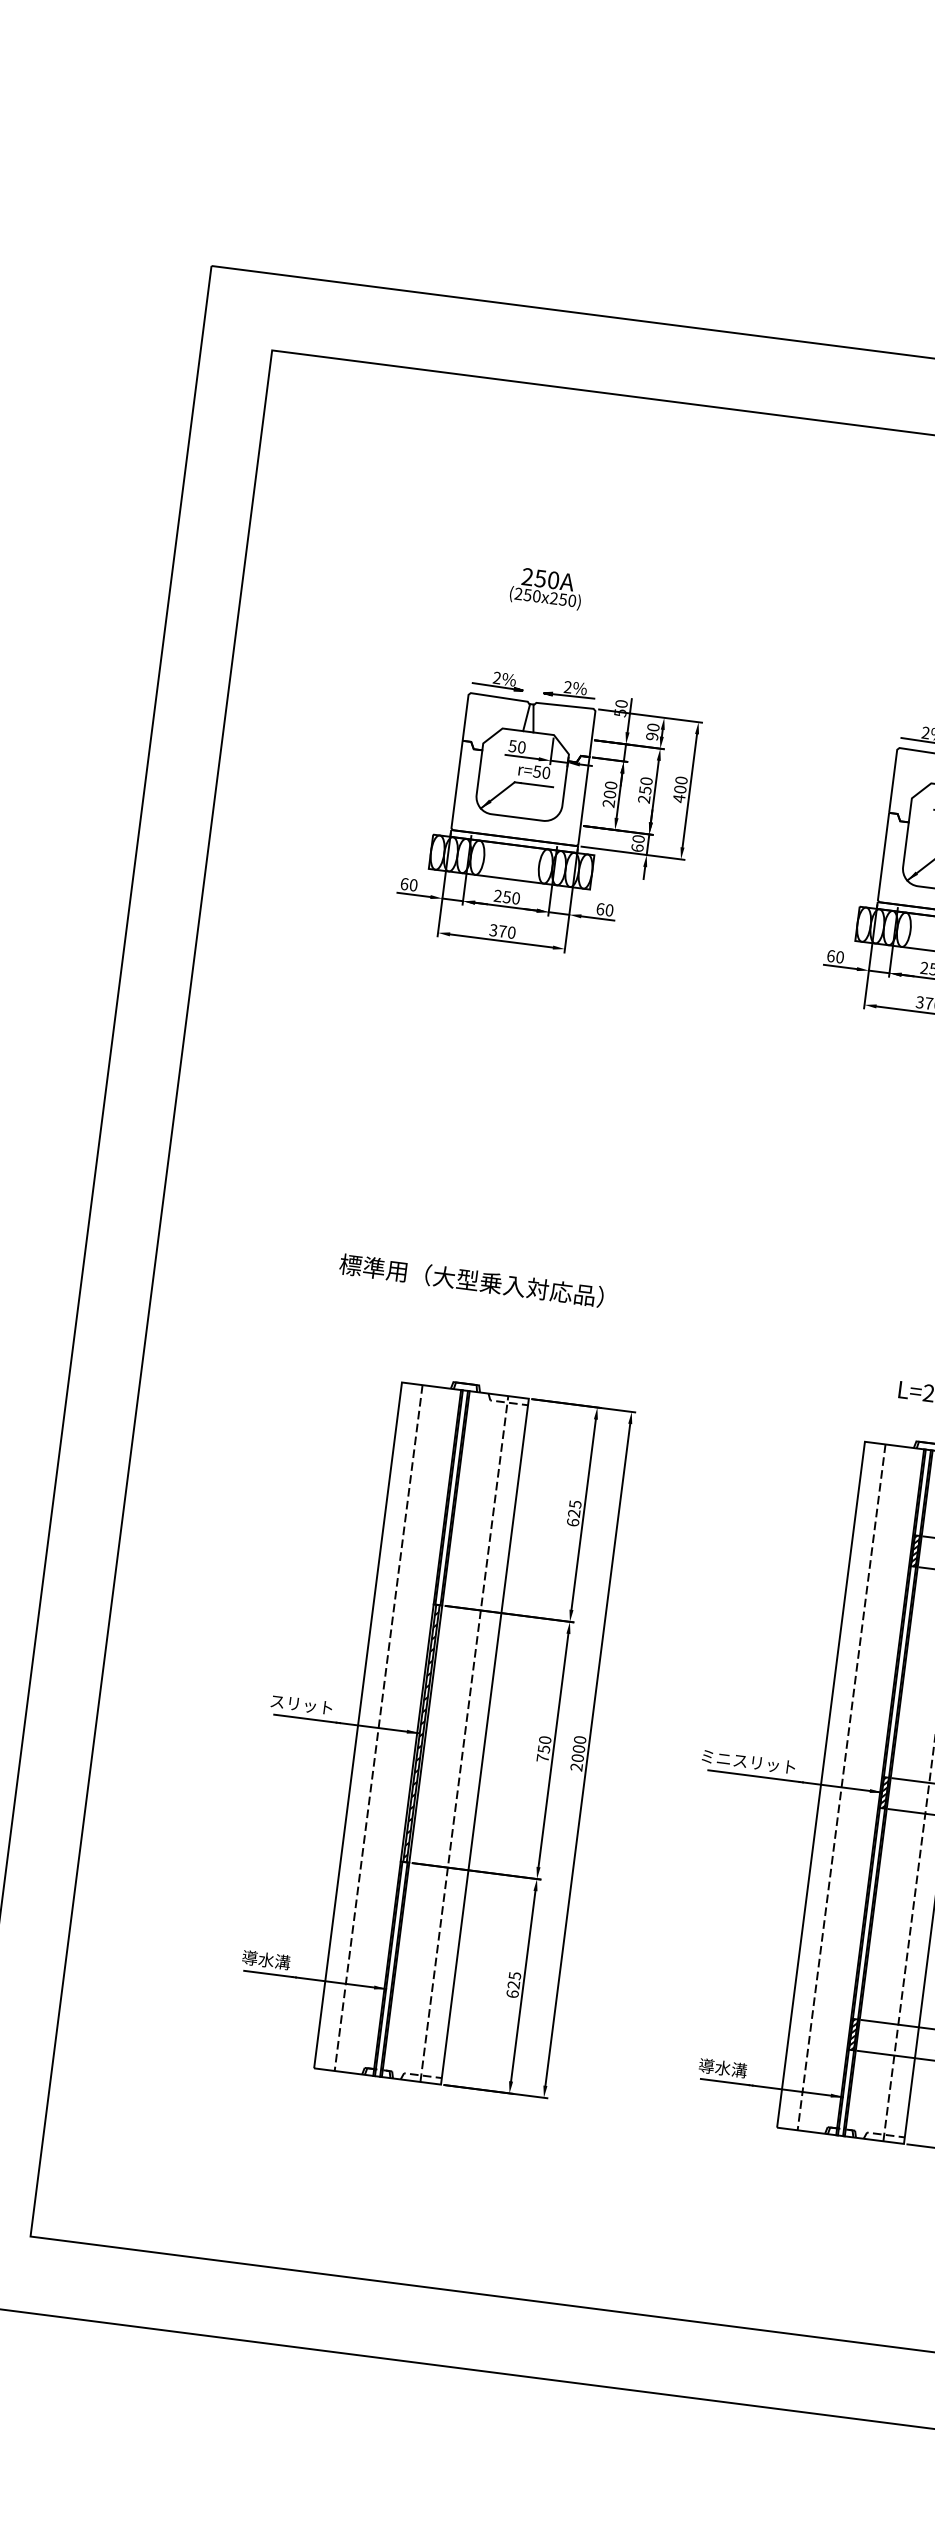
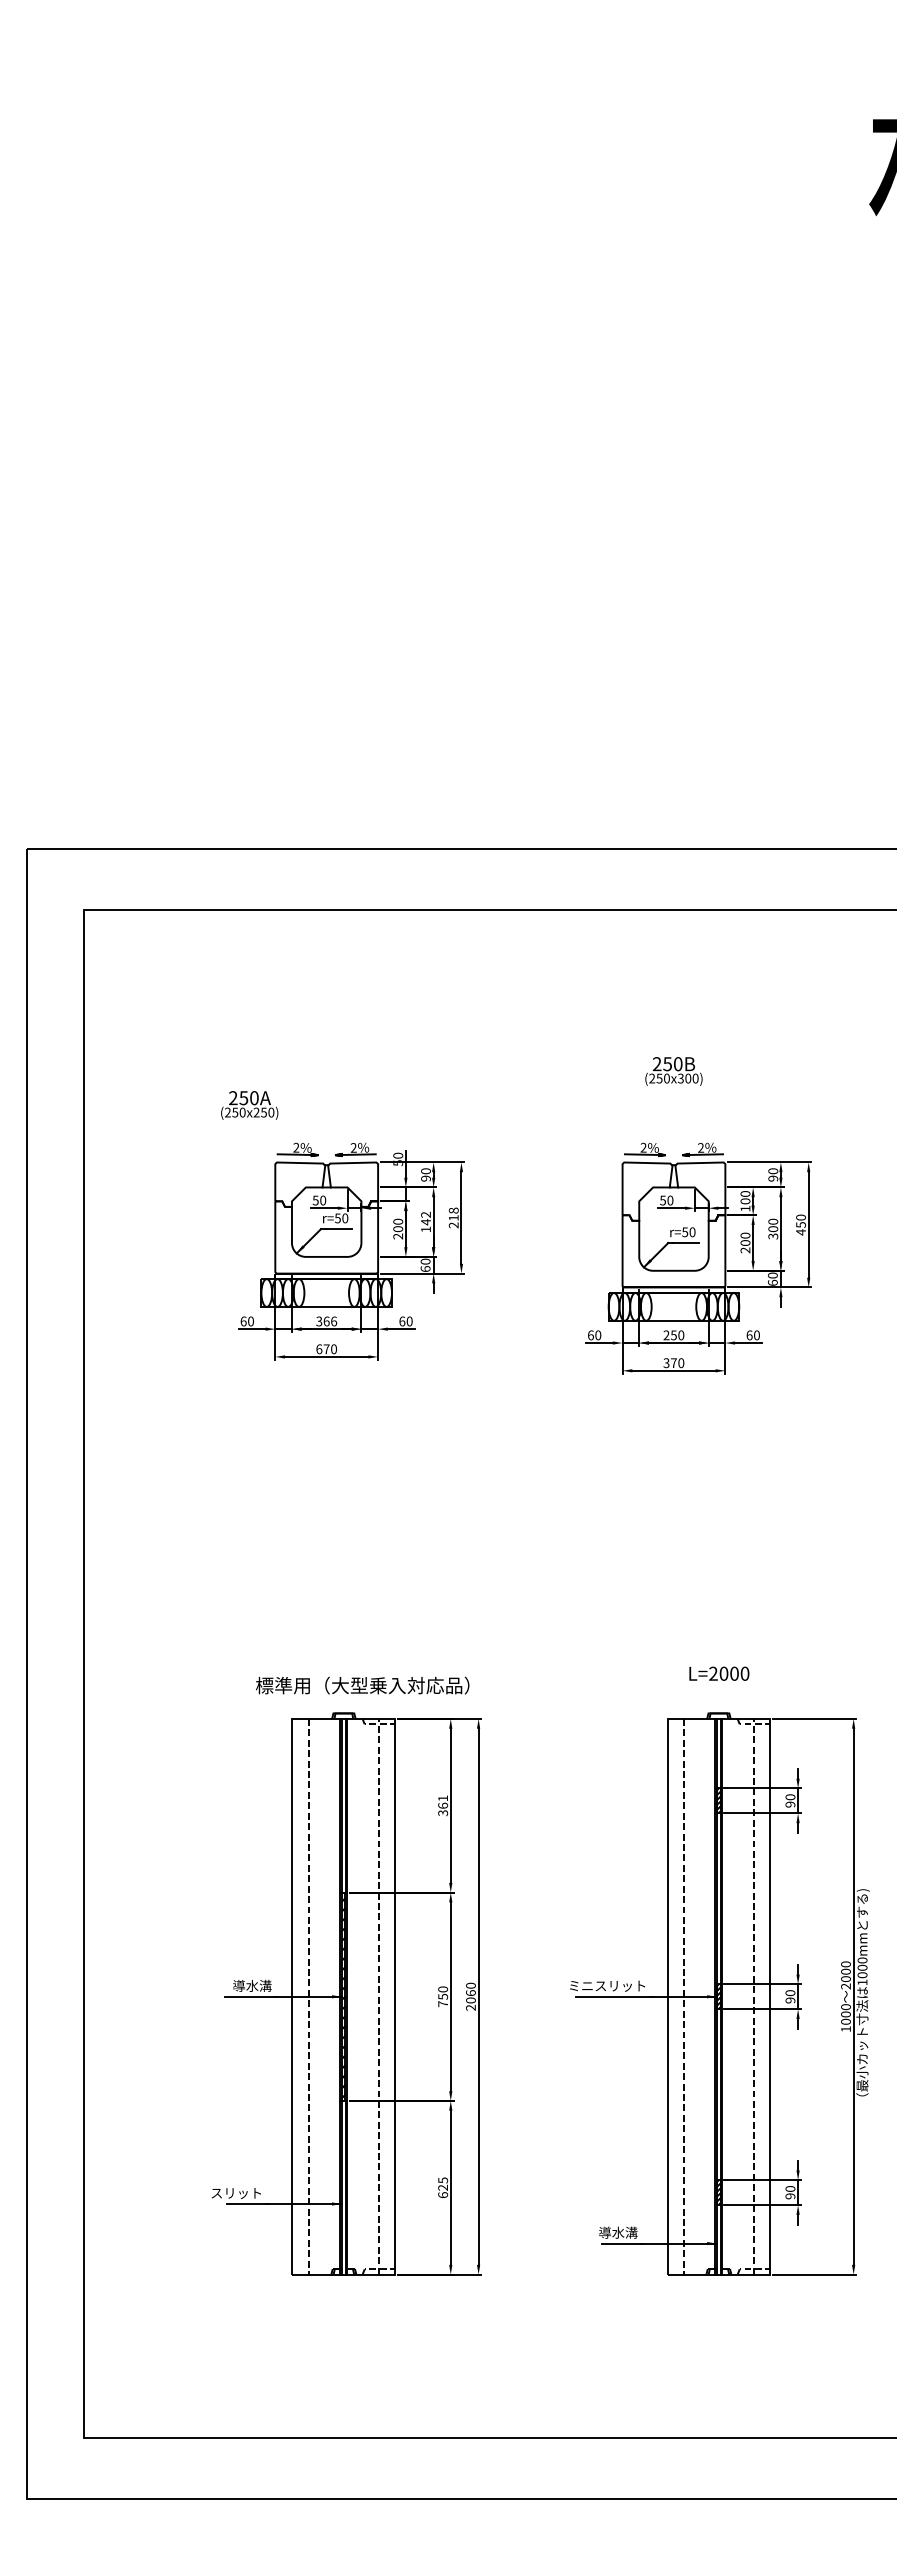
text: (546, 588) -> (249, 1105), moved
text: (680, 788) -> (453, 1217), 400 -> 218
text: (644, 789) -> (425, 1221), 250 -> 142
text: (506, 897) -> (326, 1321), 250 -> 366
text: (493, 930) -> (319, 1349), 370 -> 670
text: (471, 1280) -> (362, 1685), moved
text: (574, 1513) -> (443, 1805), 625 -> 361
text: (301, 1704) -> (245, 1985), スリット -> 導水溝
text: (578, 1748) -> (470, 1992), 2000 -> 2060
text: (257, 1959) -> (236, 2193), 導水溝 -> スリット

